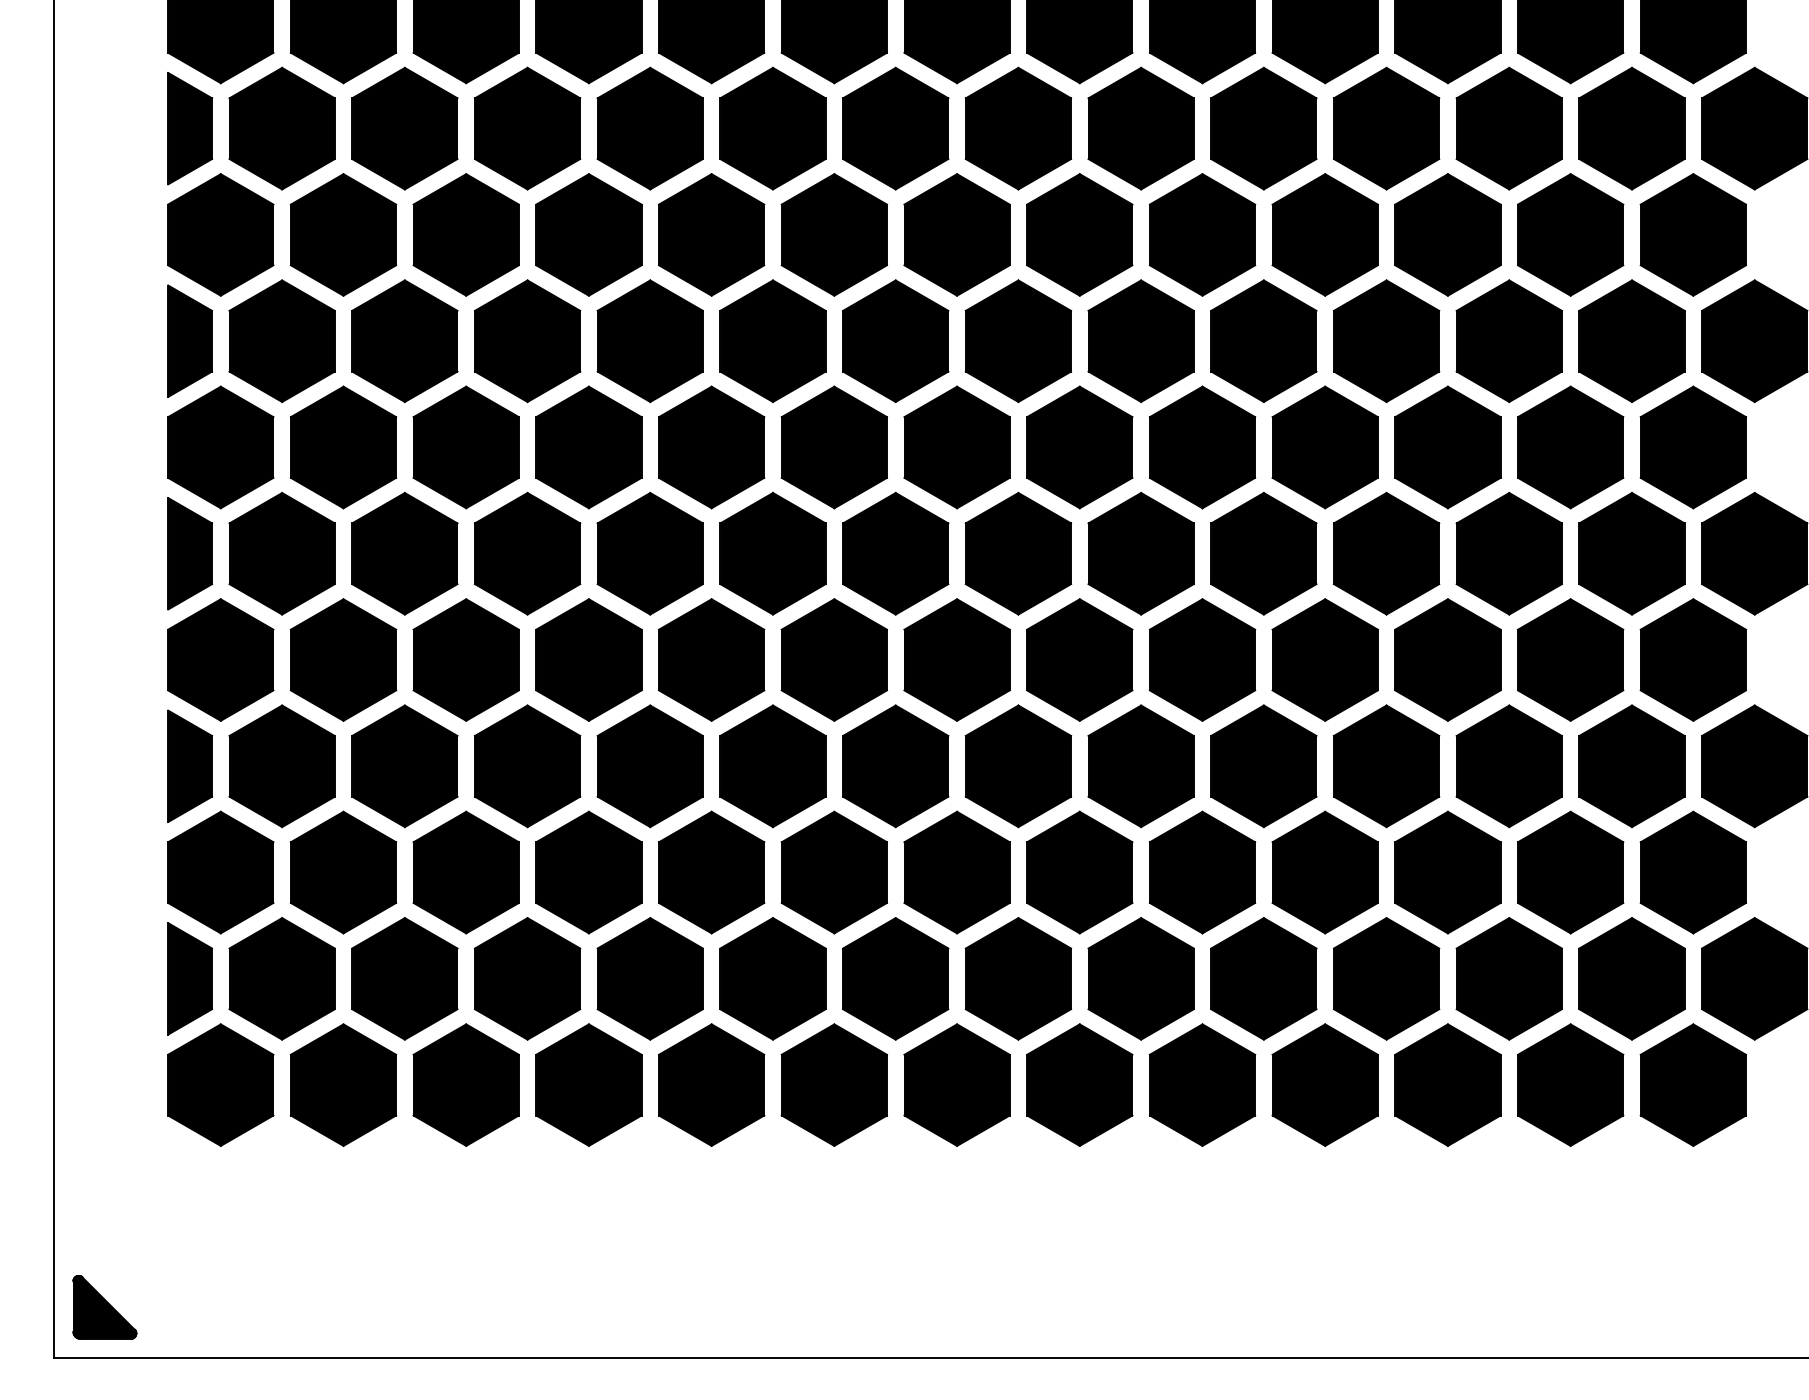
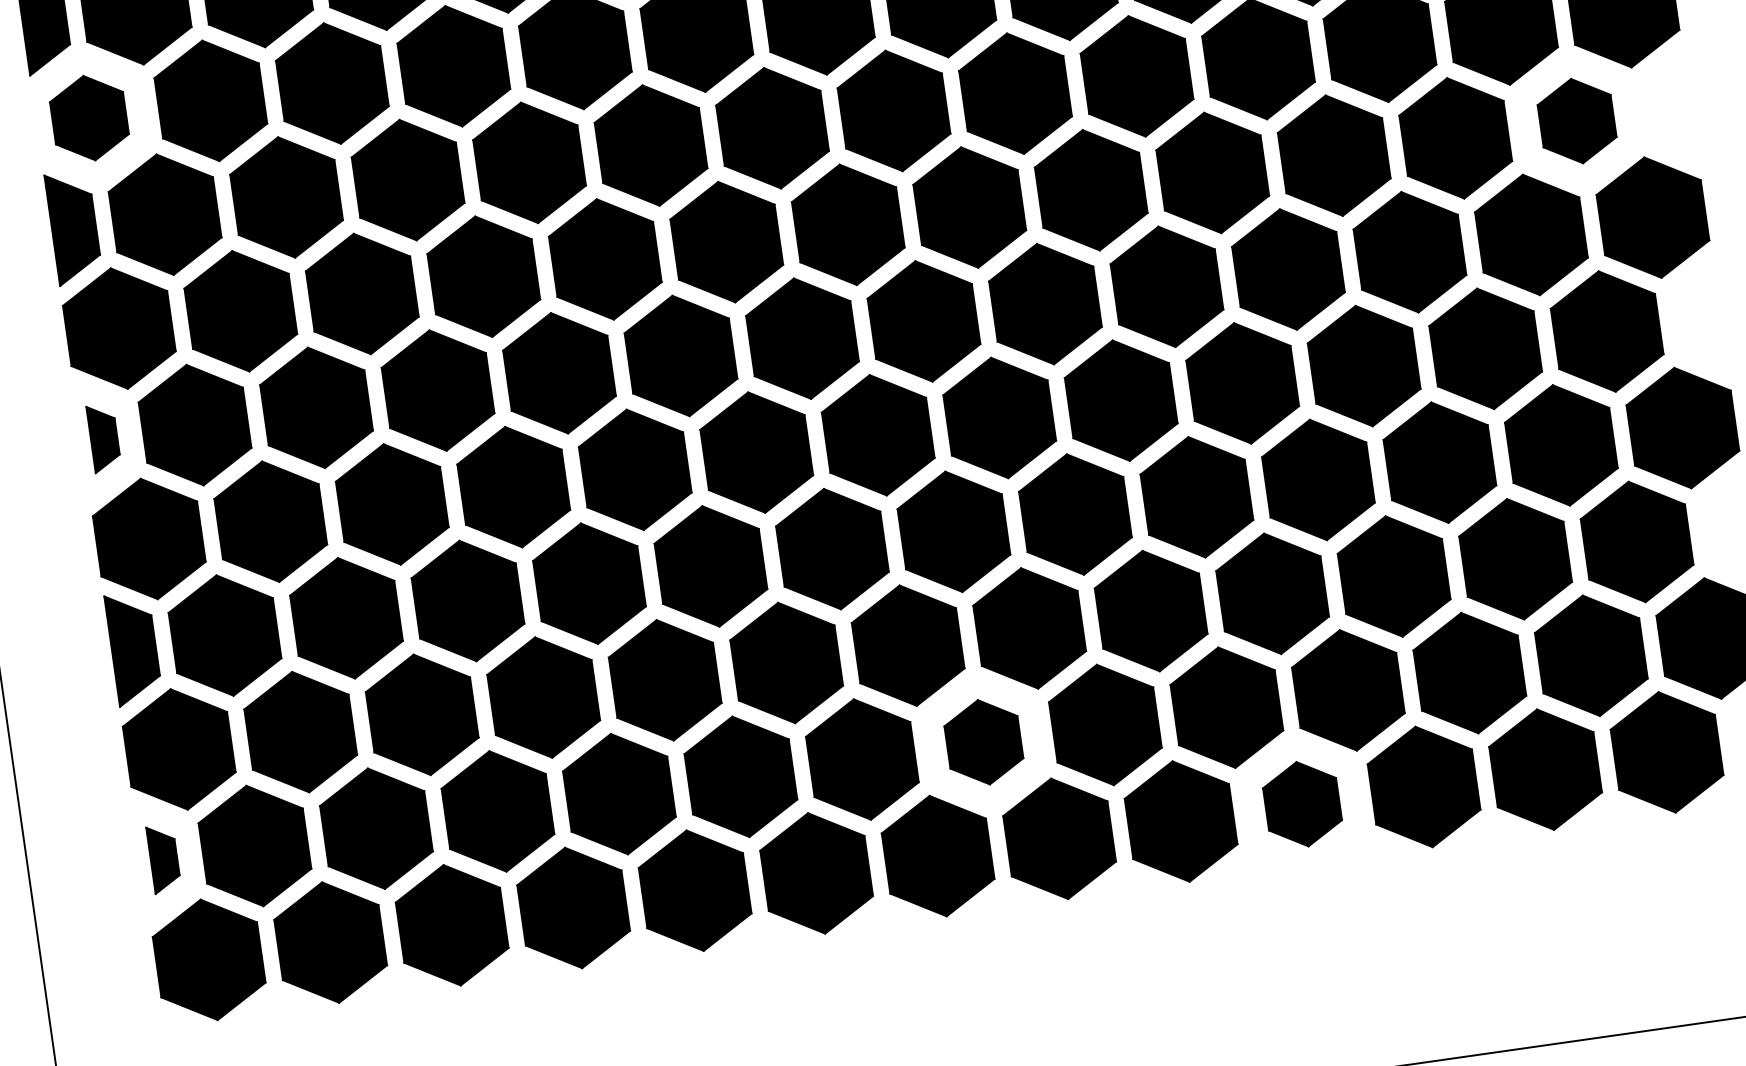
part: (220, 234) -> (89, 117), size x0.7
part: (1692, 447) -> (1576, 121), size x0.7
part: (190, 553) -> (104, 437), size x0.6
part: (190, 978) -> (164, 858), size x0.6
part: (1018, 978) -> (983, 741), size x0.7
part: (1324, 1084) -> (1301, 803), size x0.7

